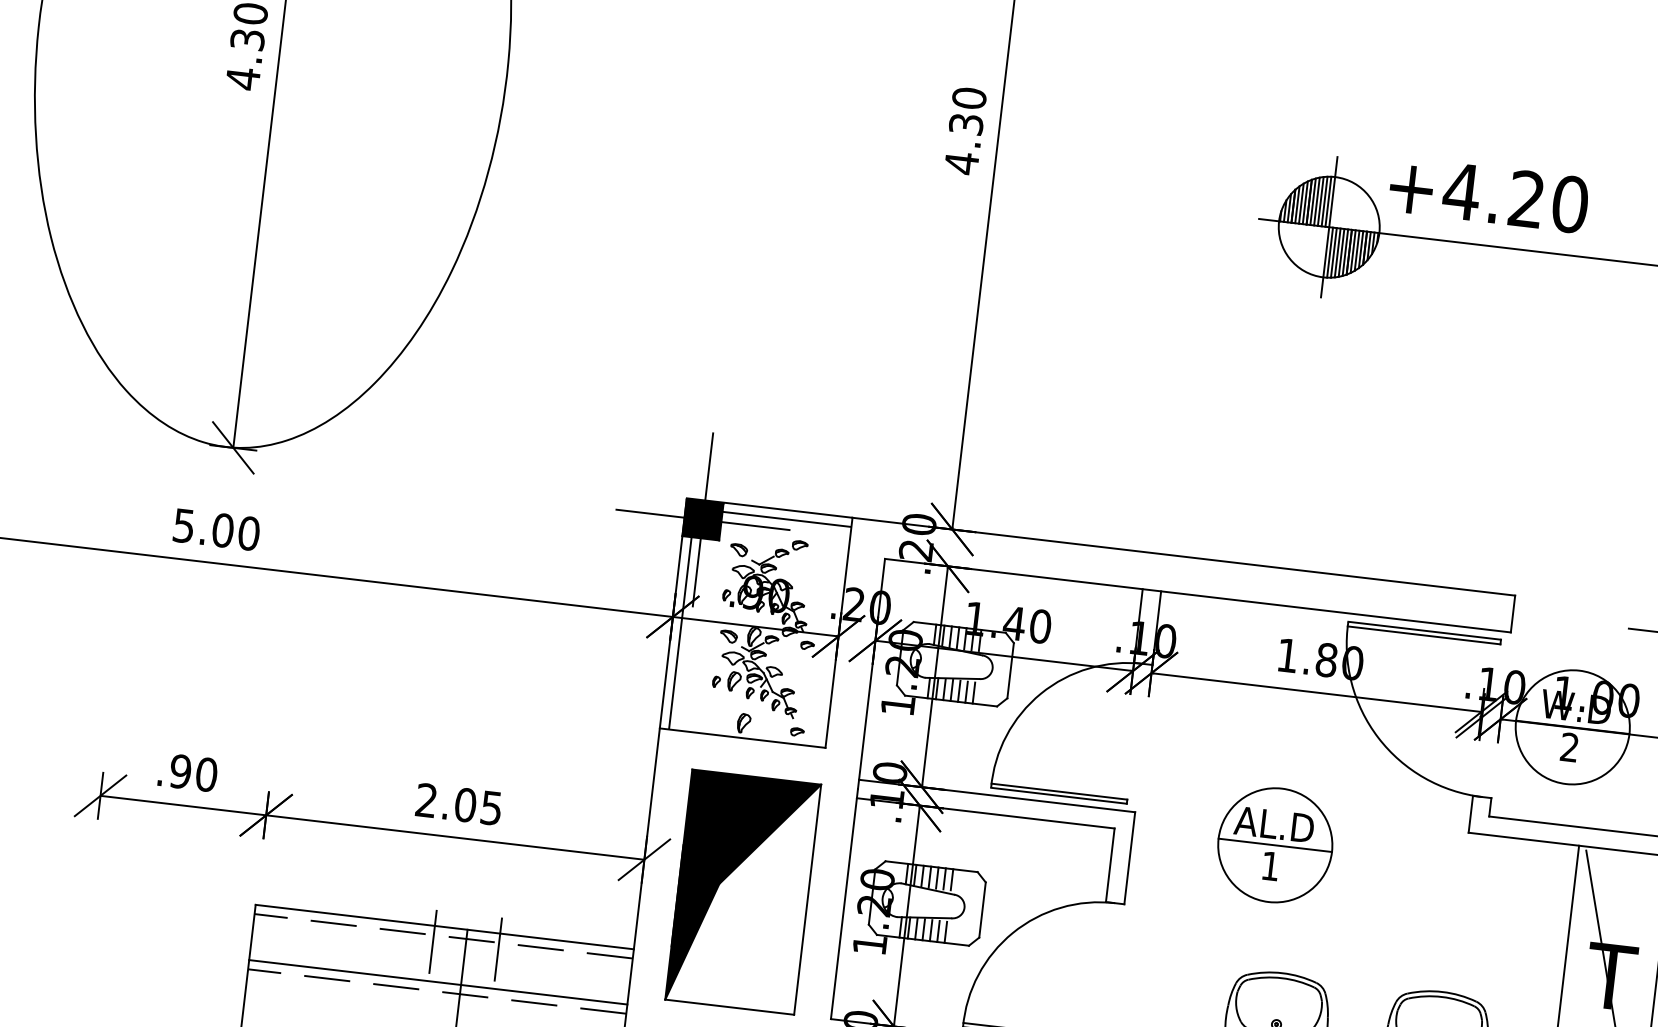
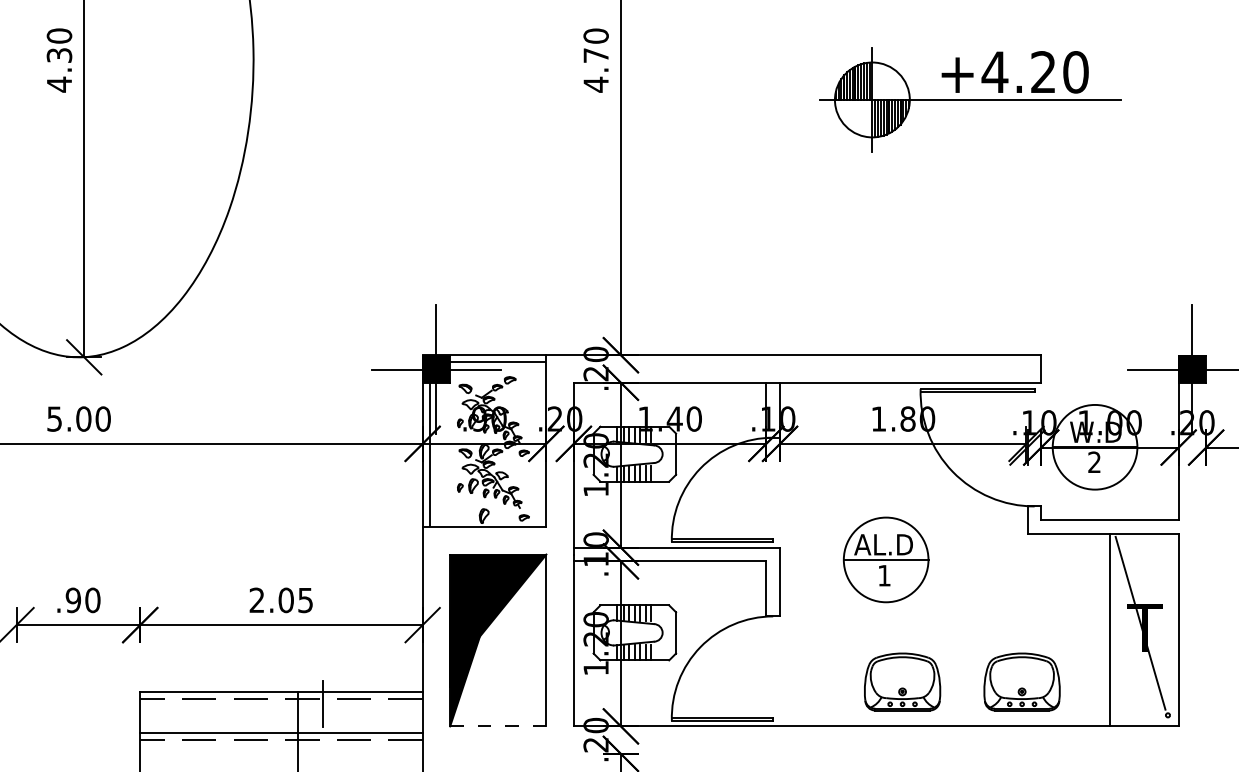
text: (965, 124) -> (595, 55), 4.30 -> 4.70
text: (1487, 195) -> (1014, 72), moved
line: (433, 941) -> (274, 703), removed
line: (729, 1007) -> (498, 726), solid -> dashed

